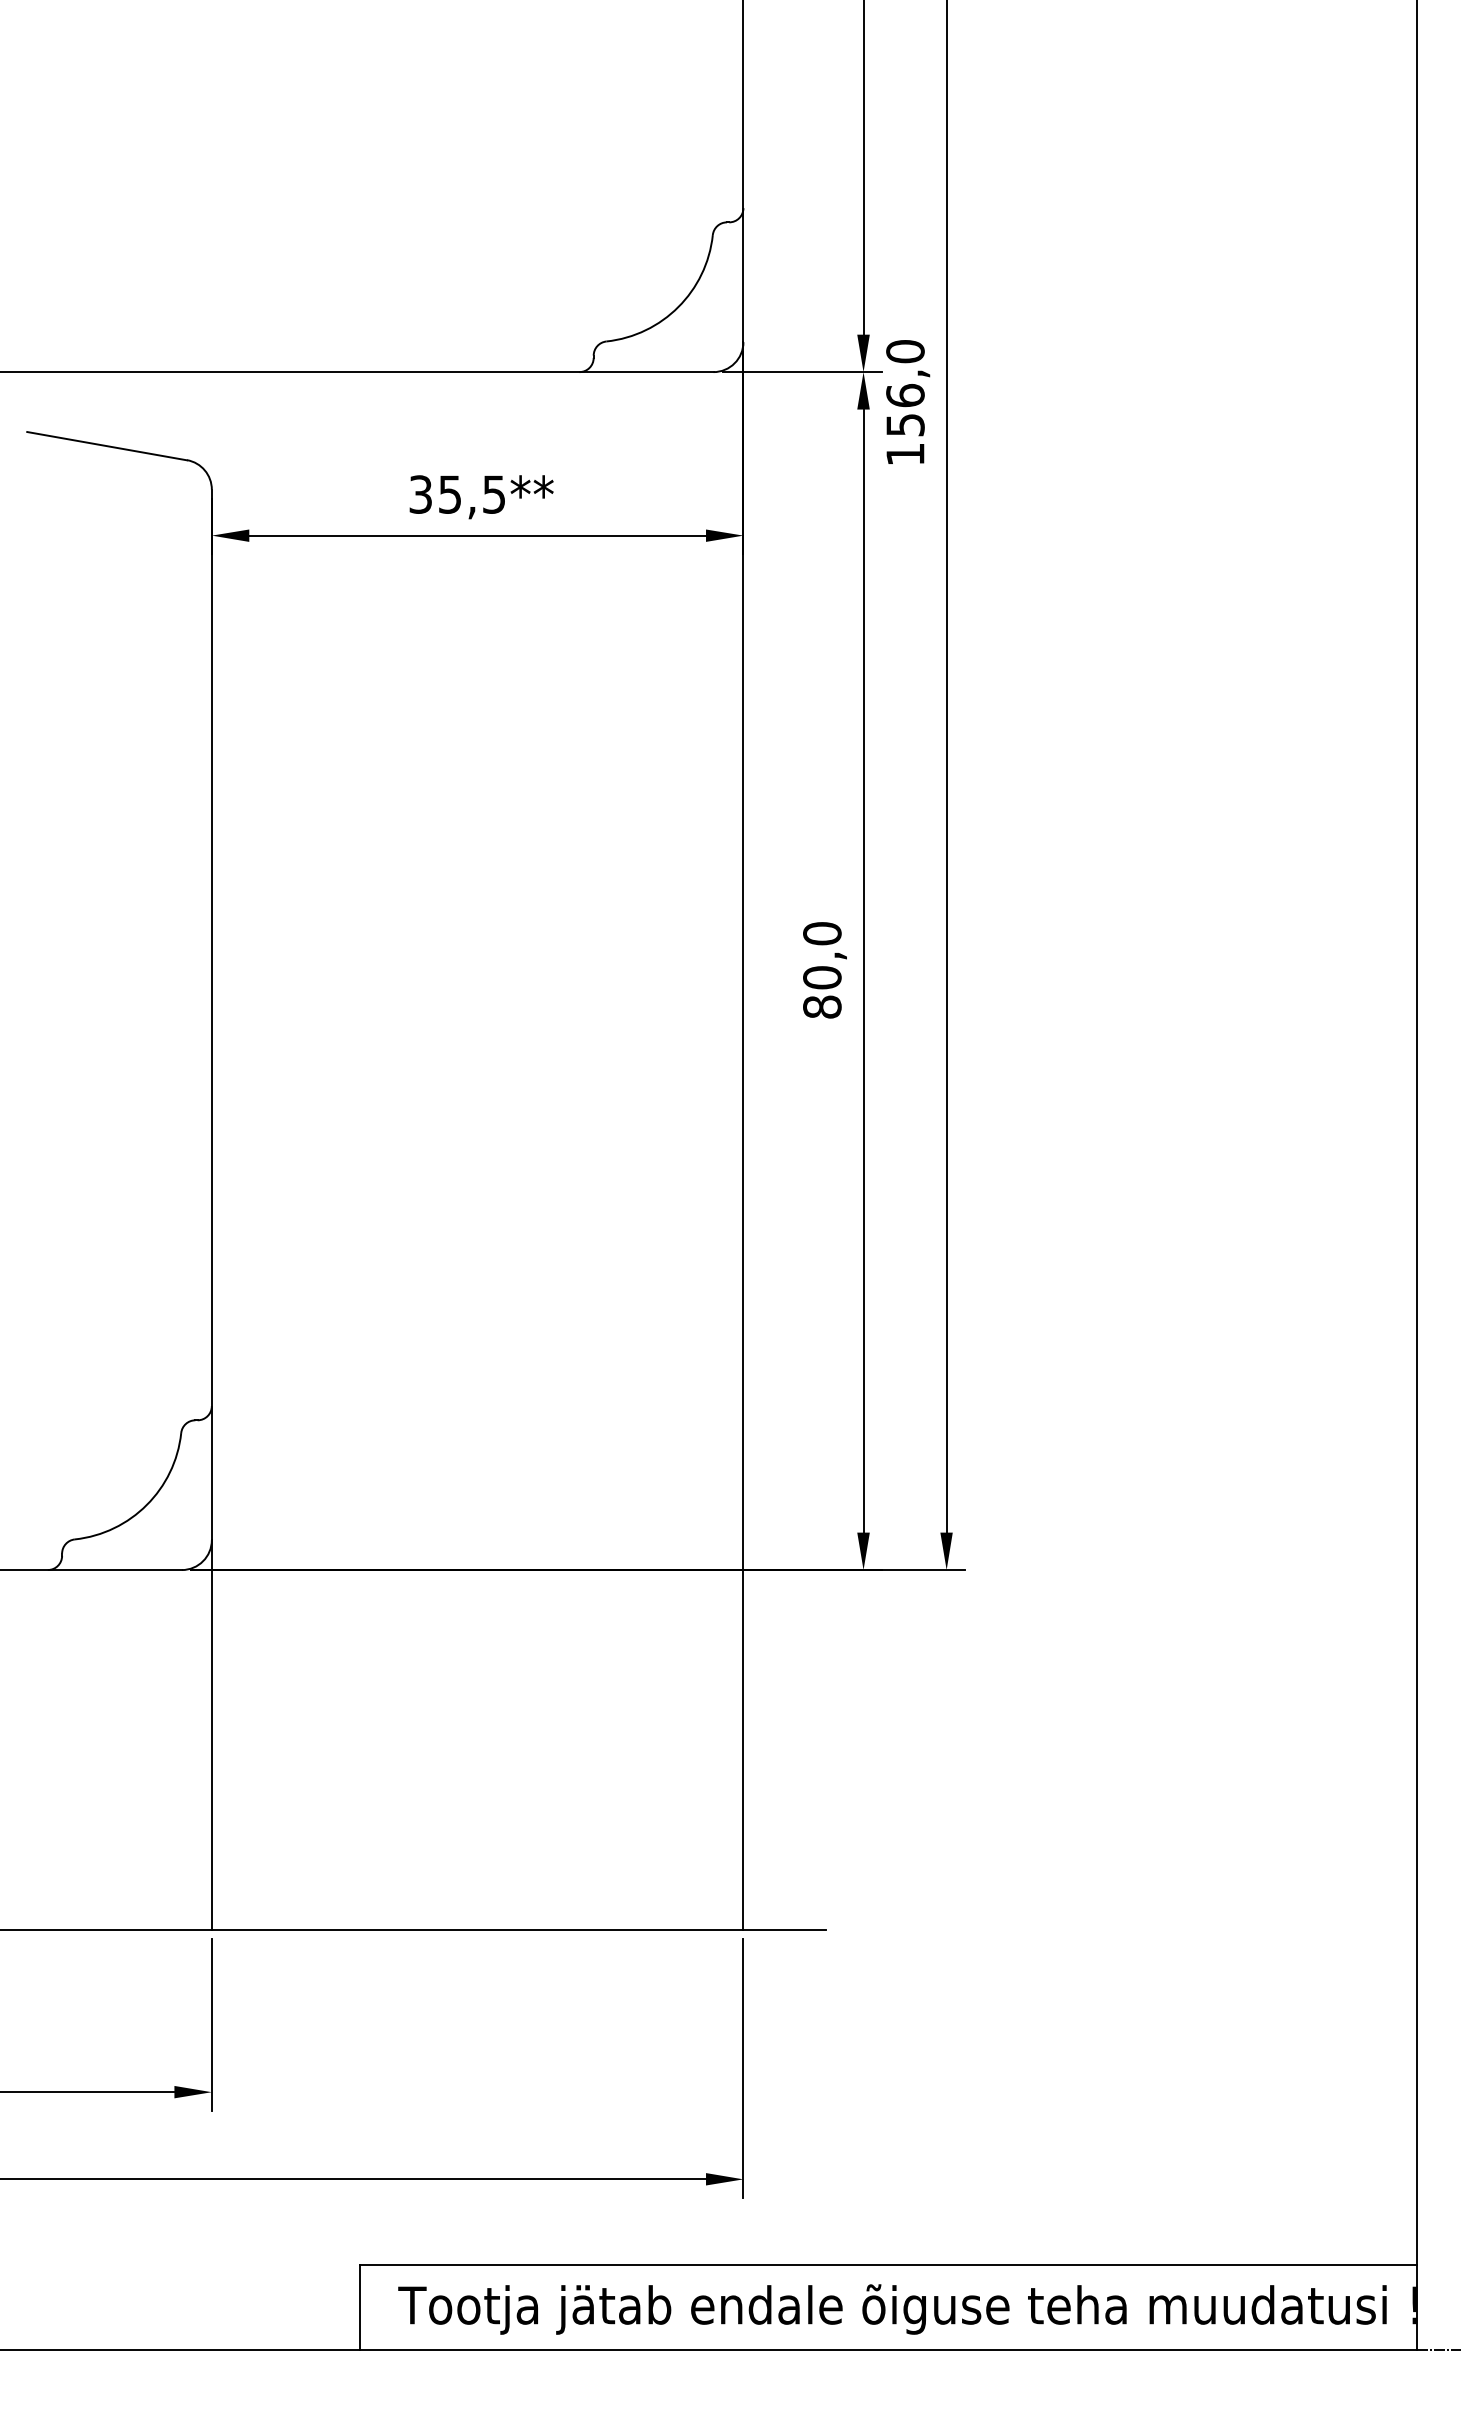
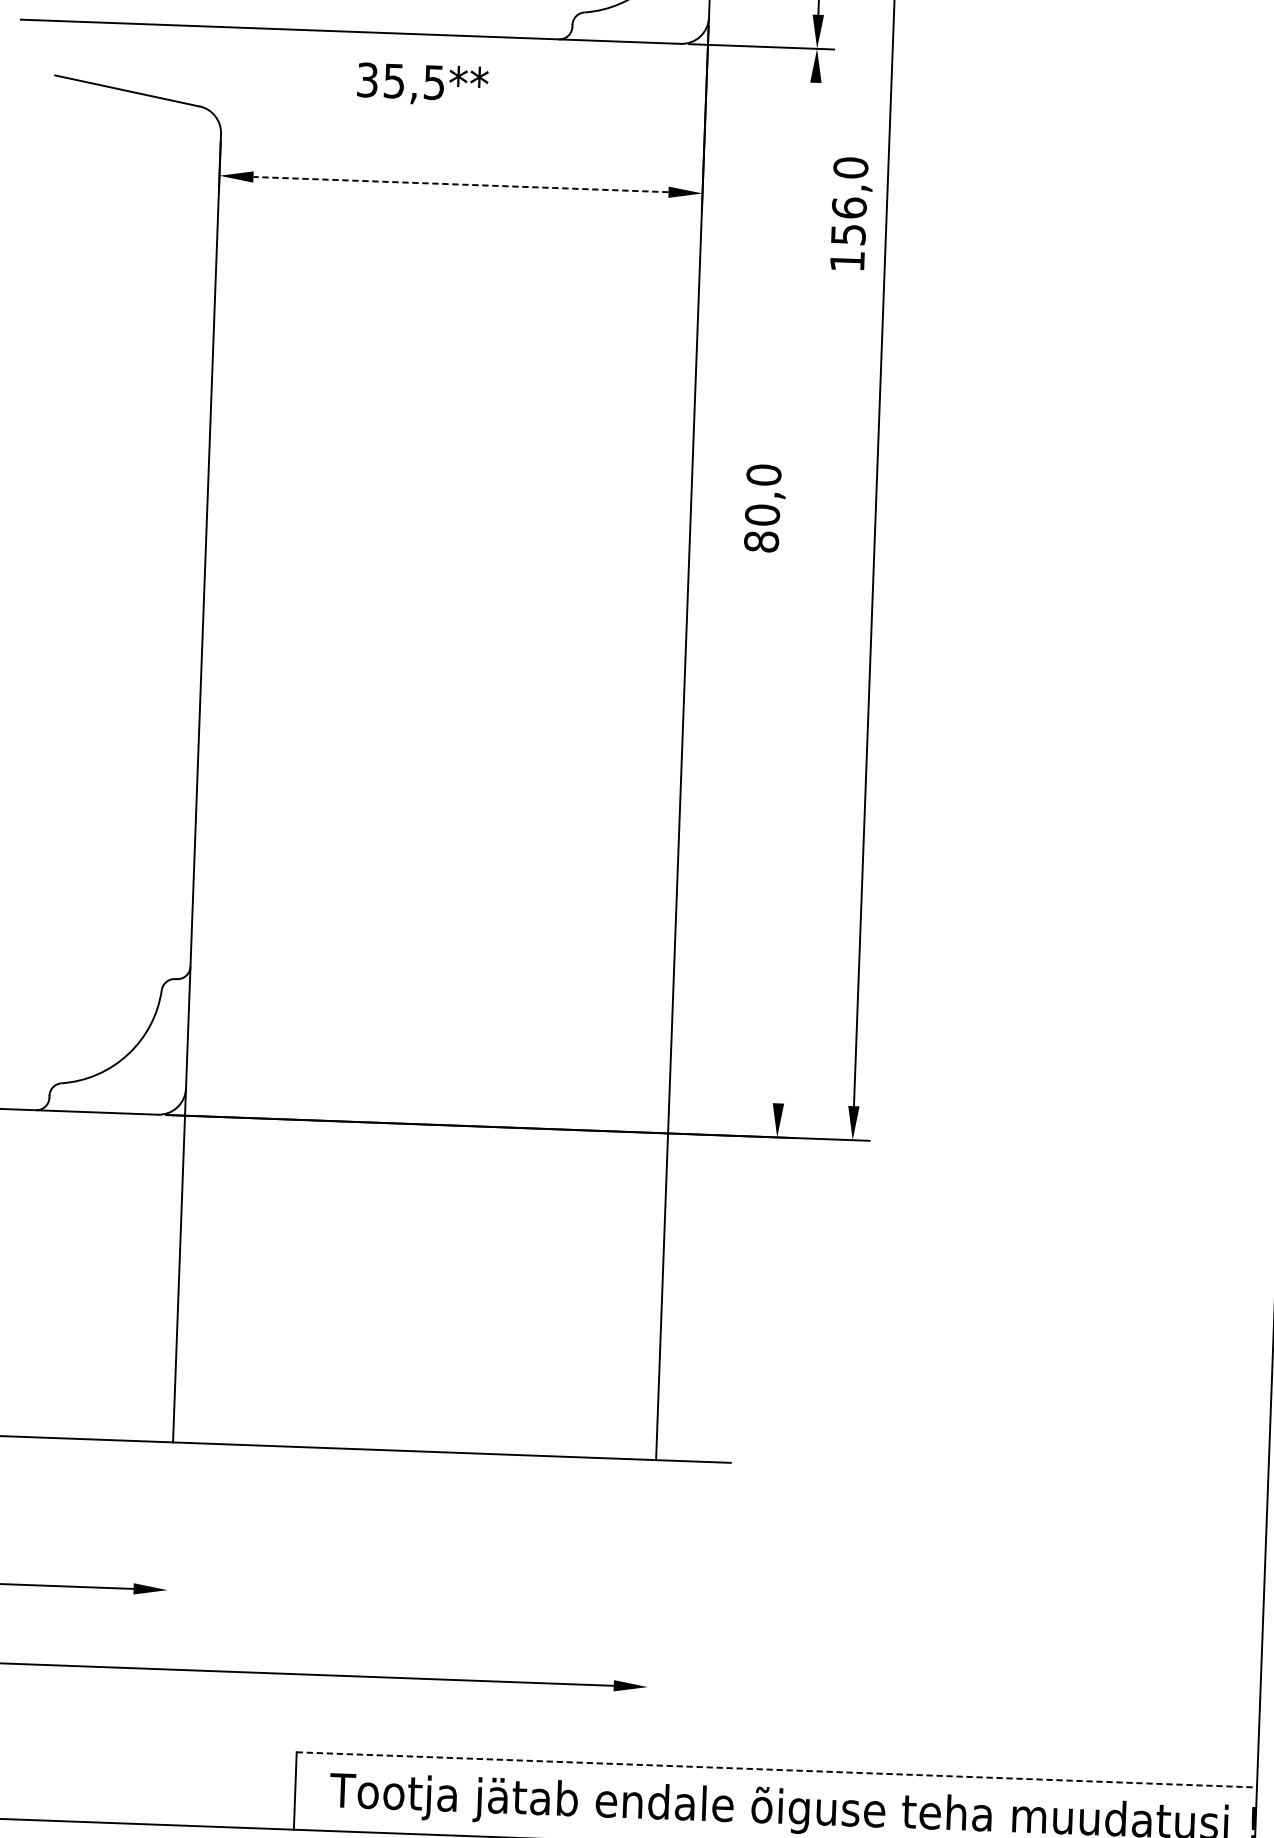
text: (908, 401) -> (851, 213), moved
text: (481, 497) -> (422, 84), moved
line: (477, 535) -> (460, 184), solid -> dashed
text: (824, 970) -> (764, 508), moved
line: (863, 970) -> (797, 592), removed
line: (211, 2024) -> (169, 1528), removed
line: (743, 2068) -> (651, 1586), removed
line: (889, 2265) -> (777, 1770), solid -> dashed

